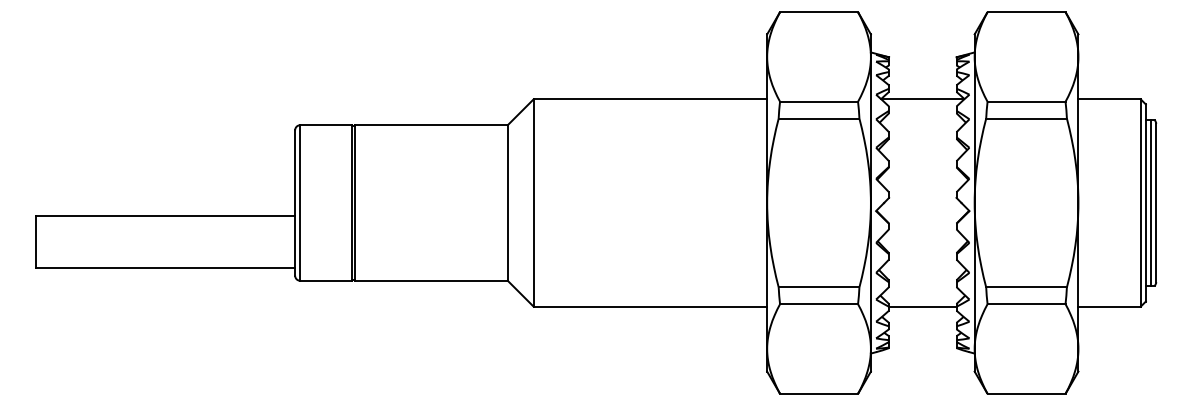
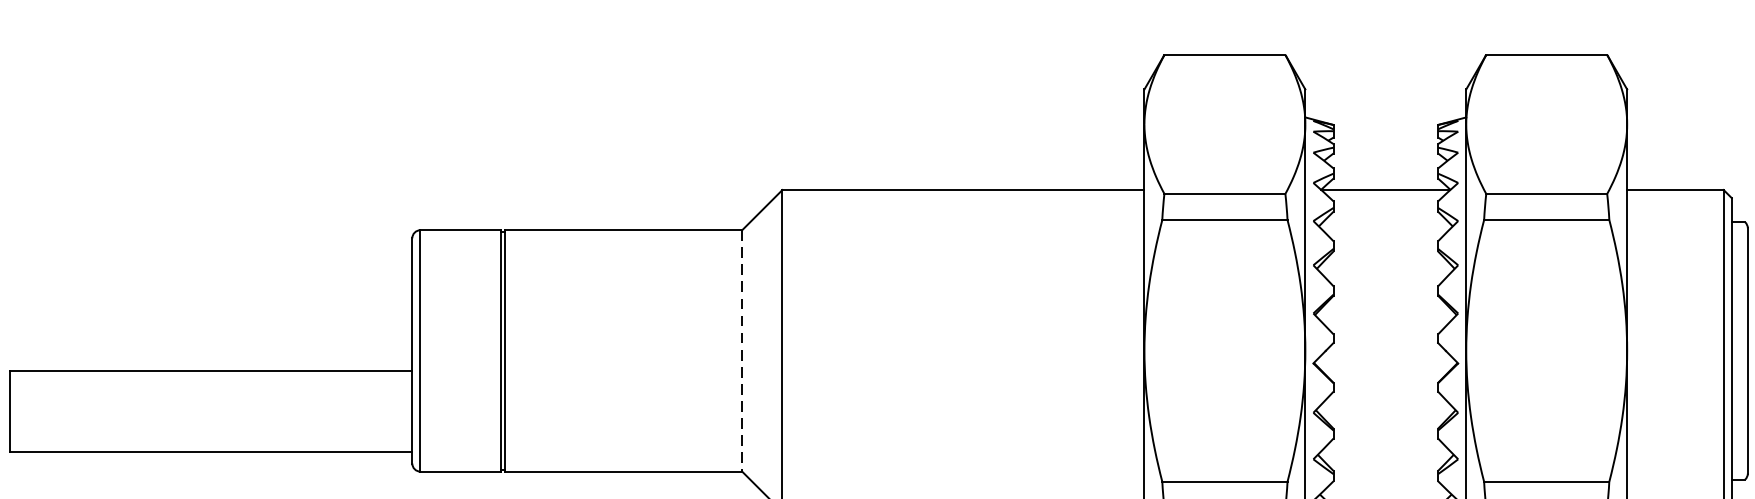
line: (507, 203) -> (741, 351), solid -> dashed
line: (1151, 203) -> (1740, 351), removed

